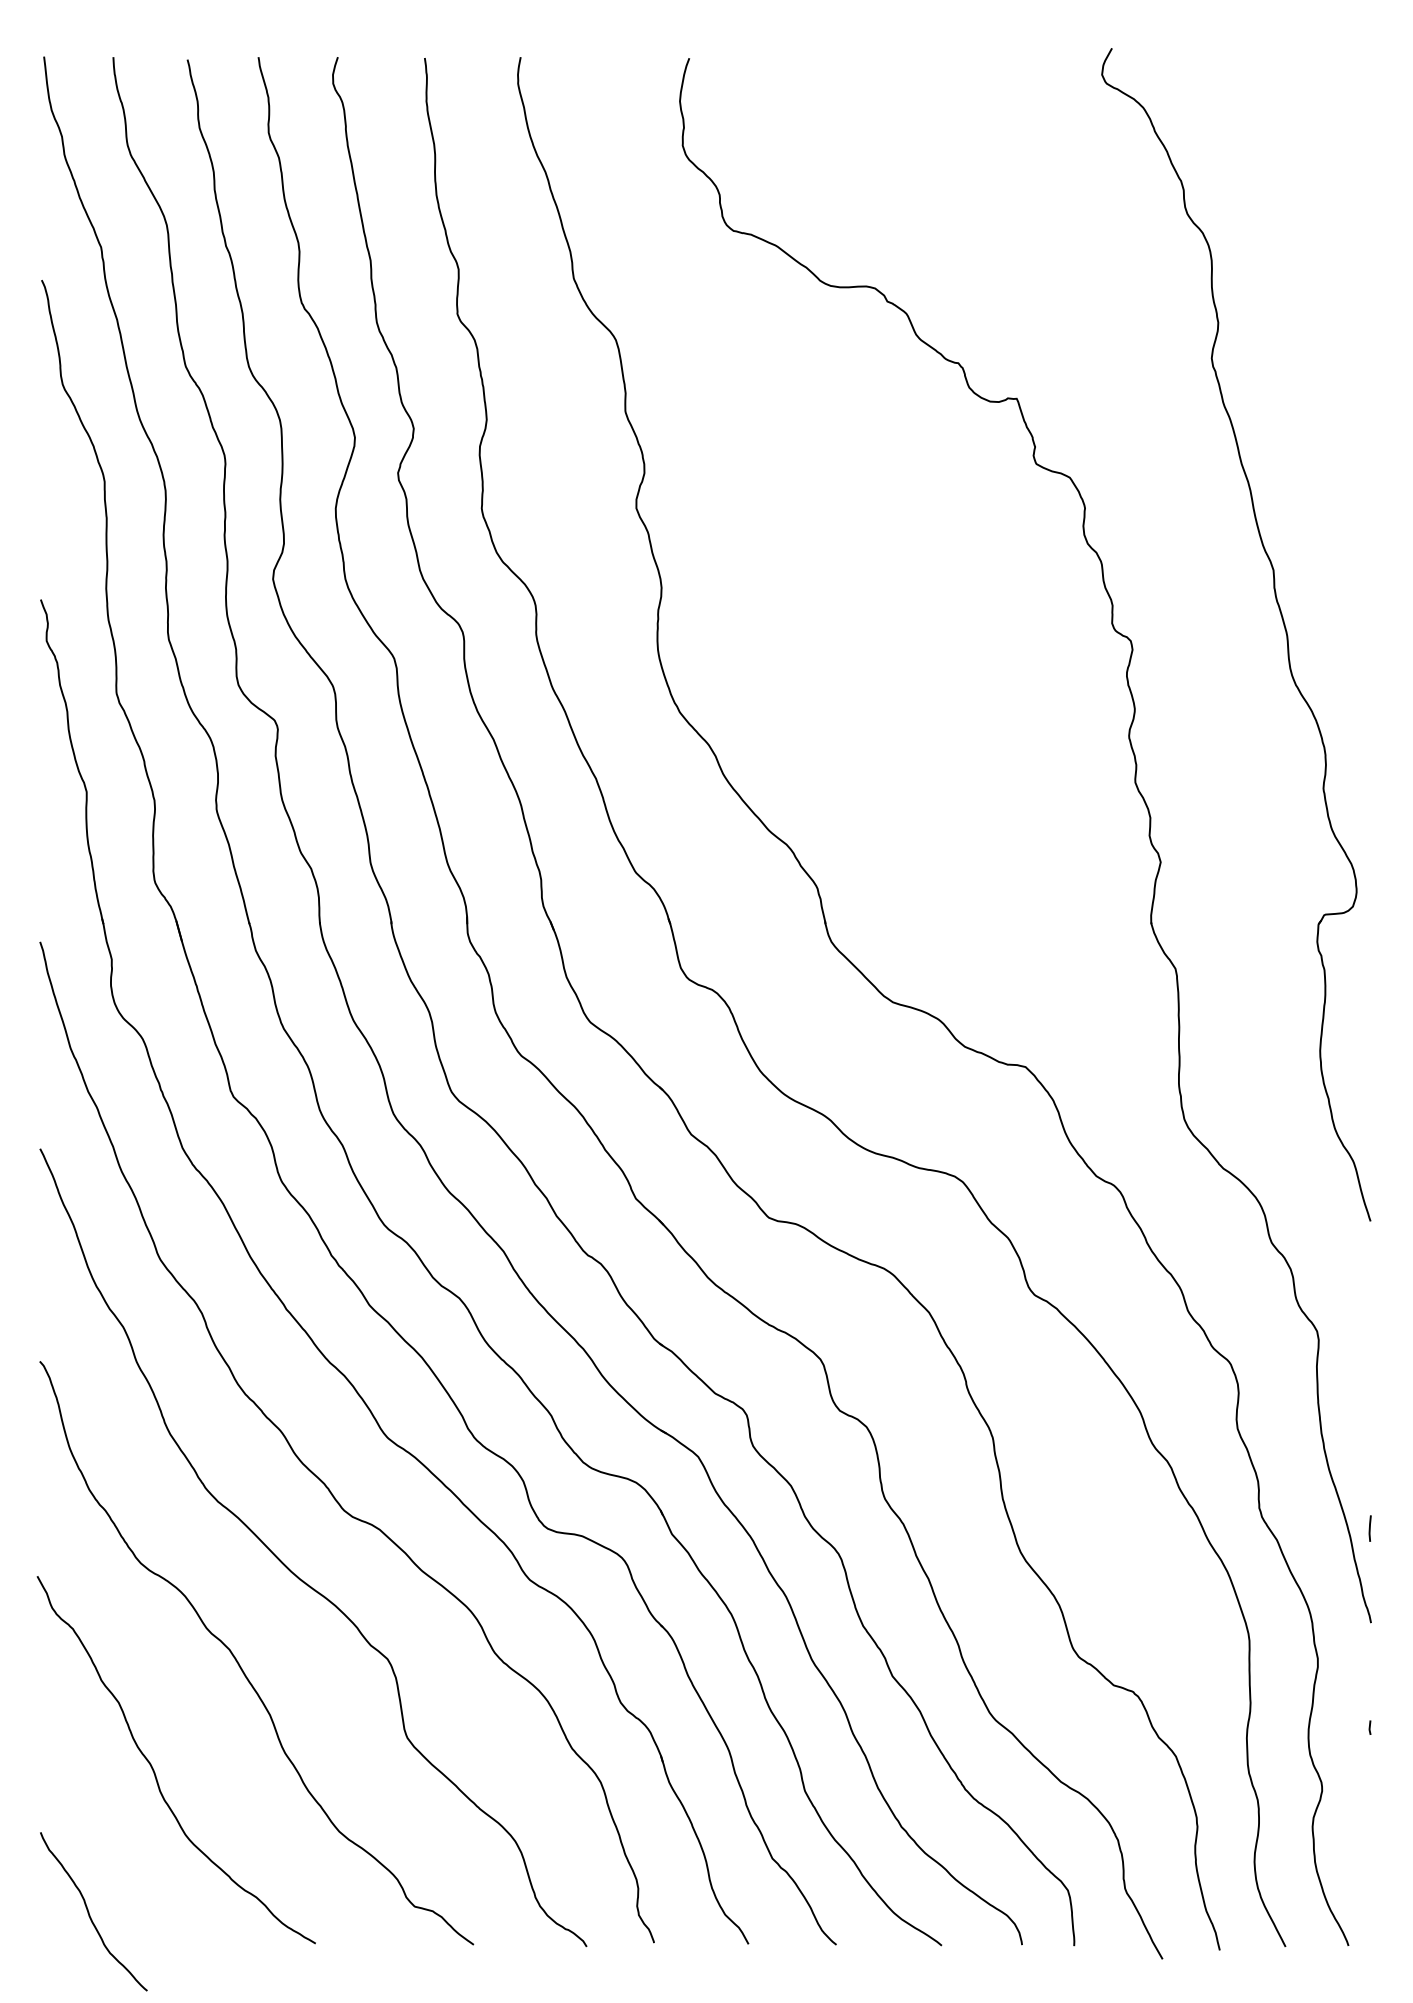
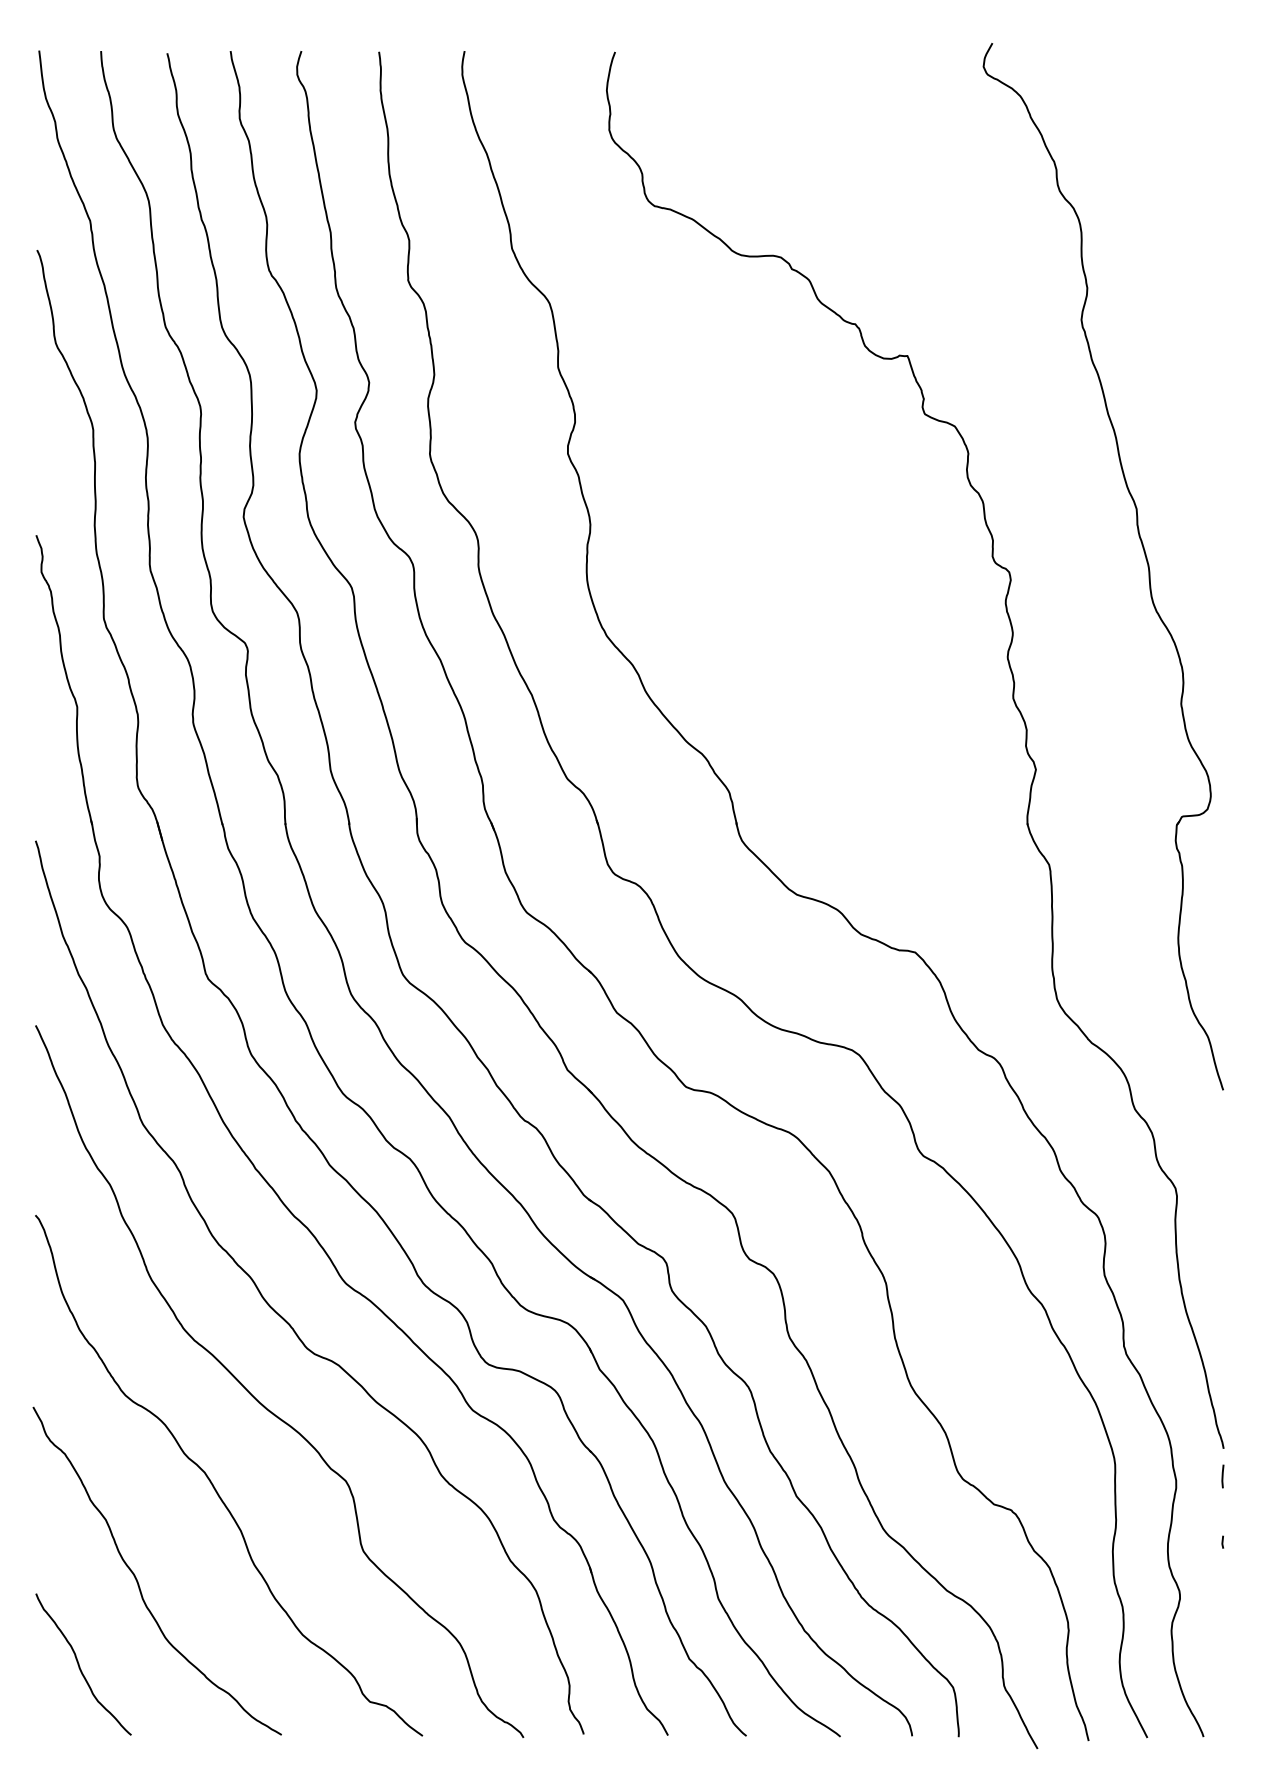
line: (1369, 1528) -> (1222, 1476), moved
curve: (90, 1913) -> (80, 1666), moved

